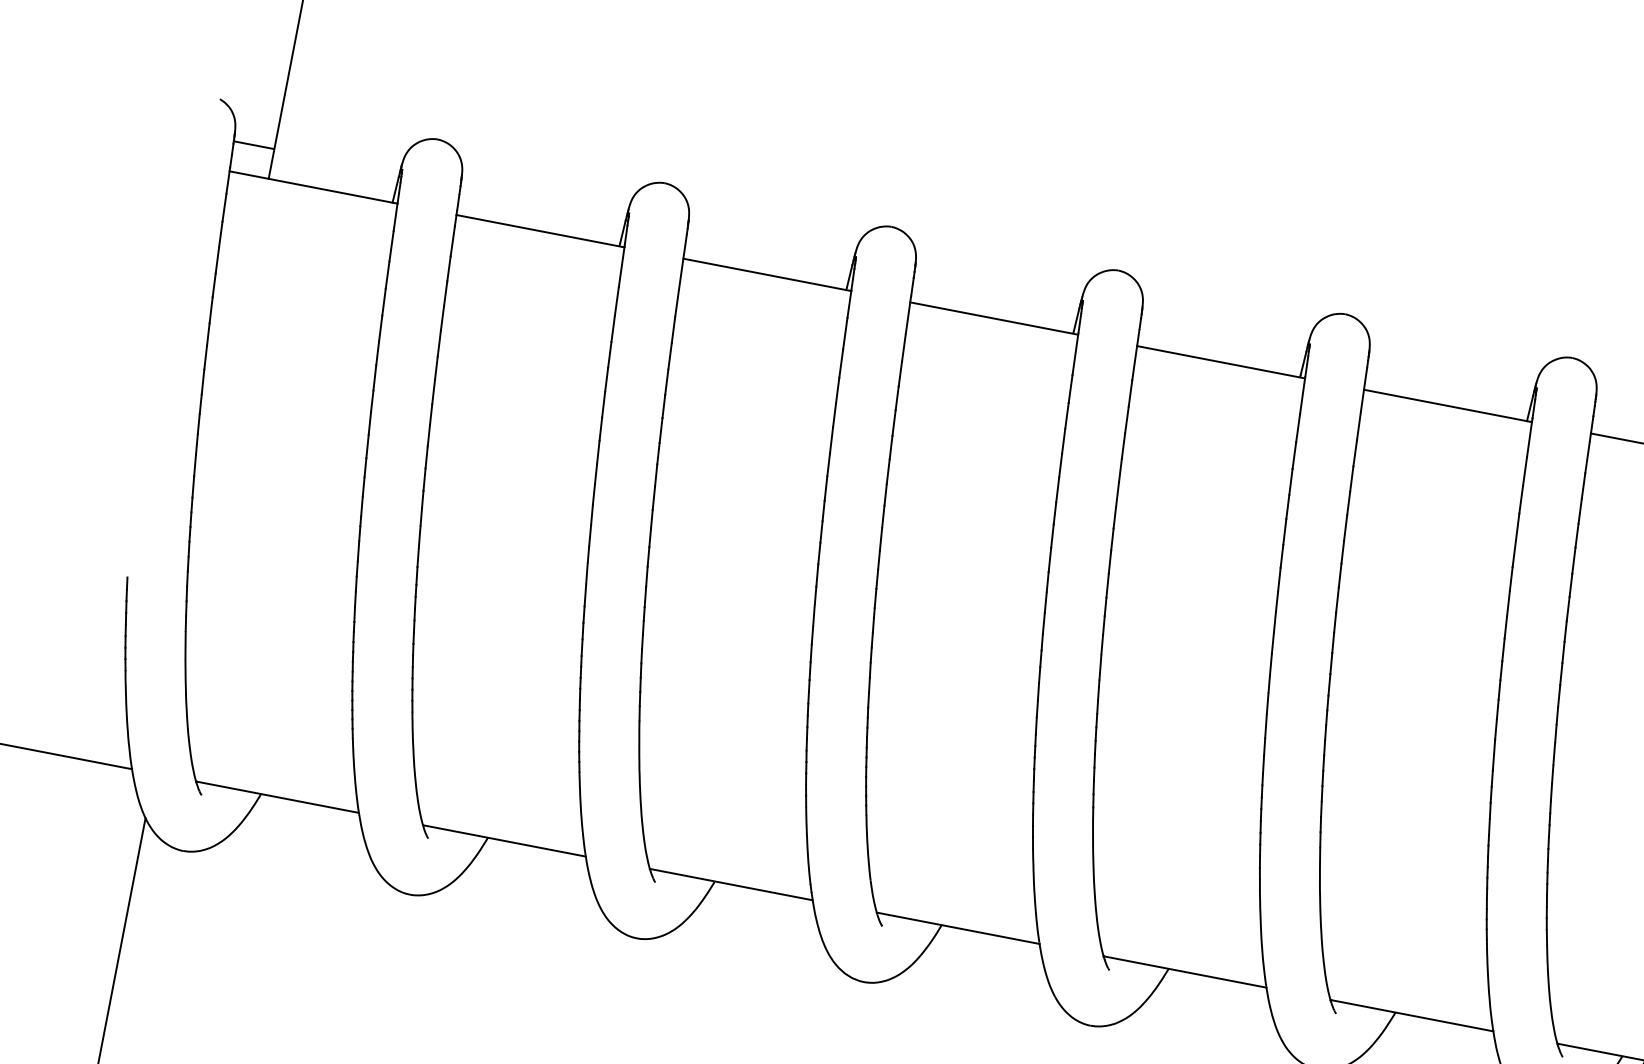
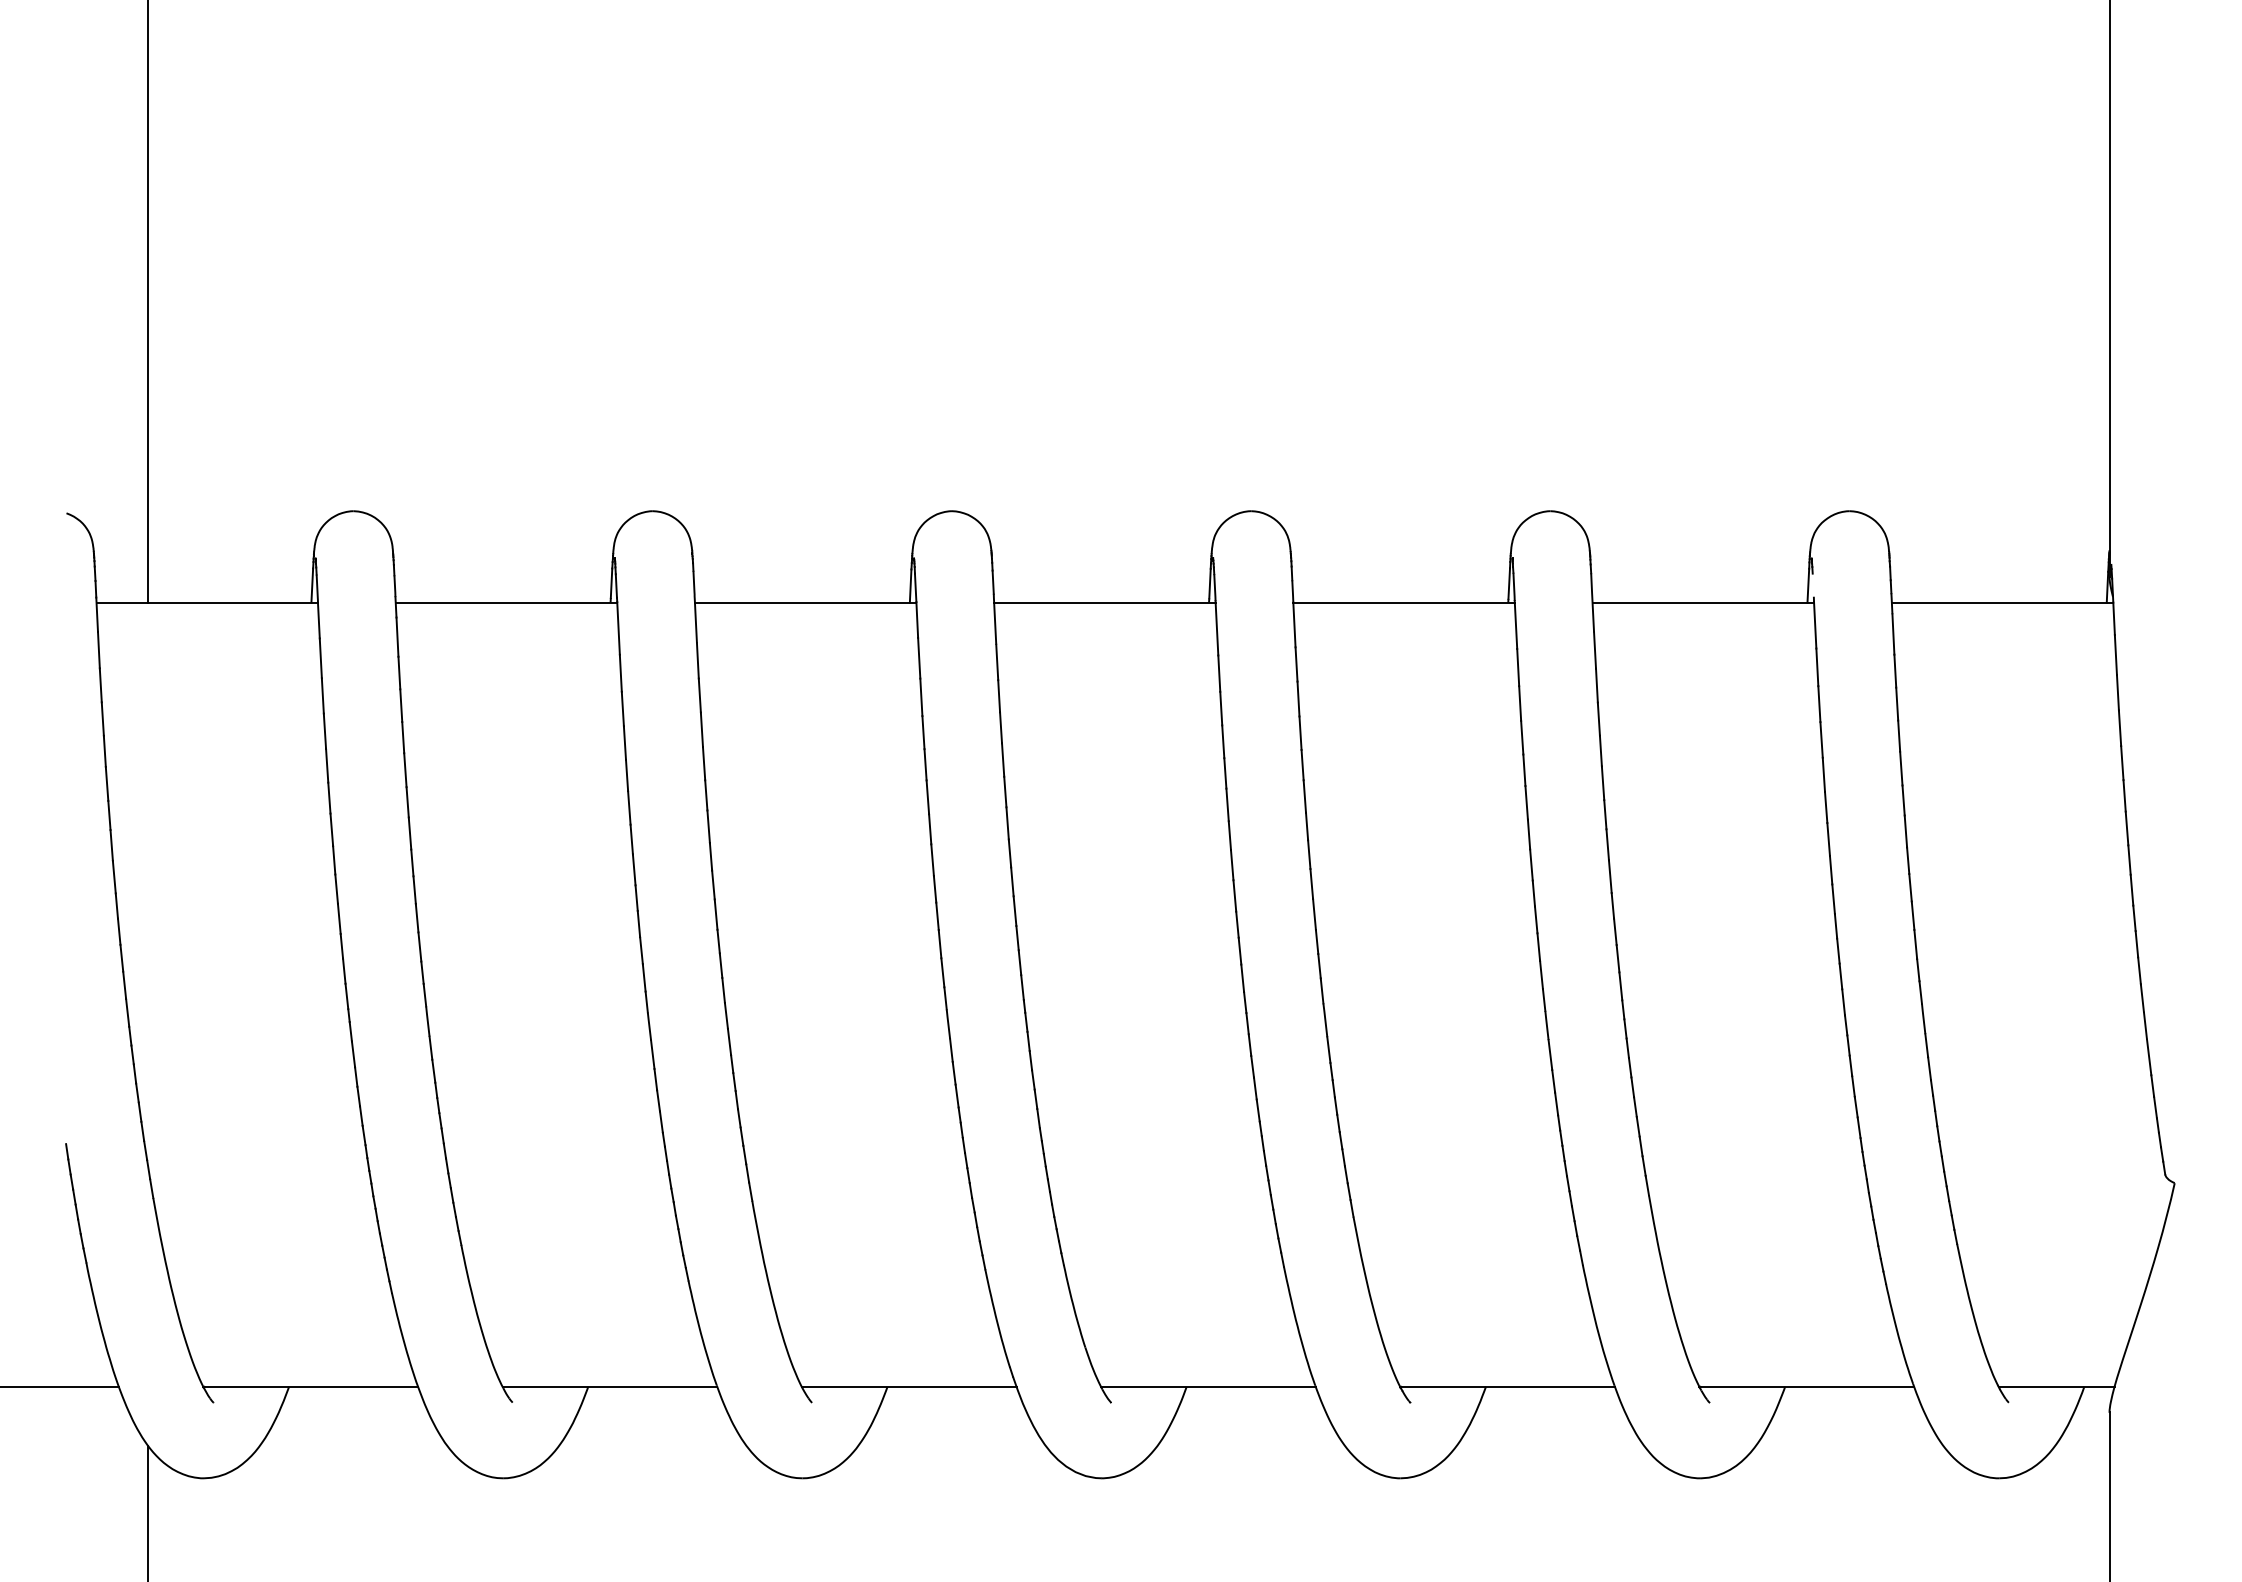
line: (253, 145) -> (120, 563), removed
line: (1533, 408) -> (1812, 585), removed

